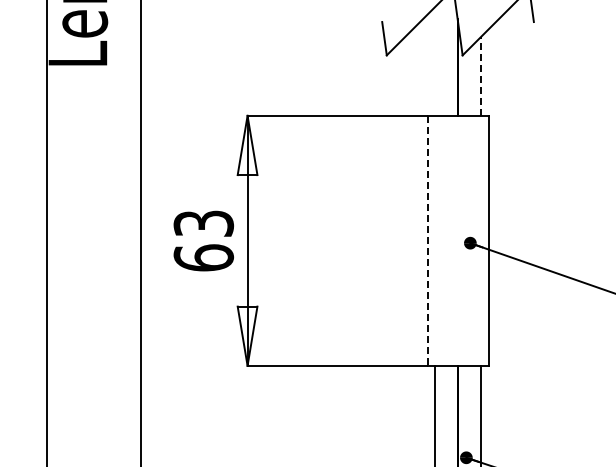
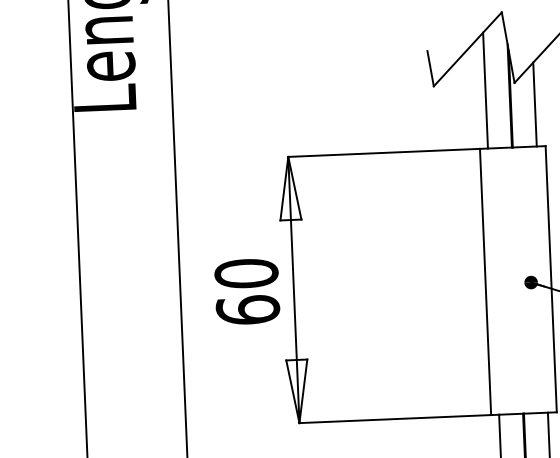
line: (435, 61) -> (485, 90), added
line: (480, 75) -> (534, 103), dashed -> solid
text: (203, 223) -> (246, 273), 63 -> 60
line: (427, 241) -> (485, 282), dashed -> solid

